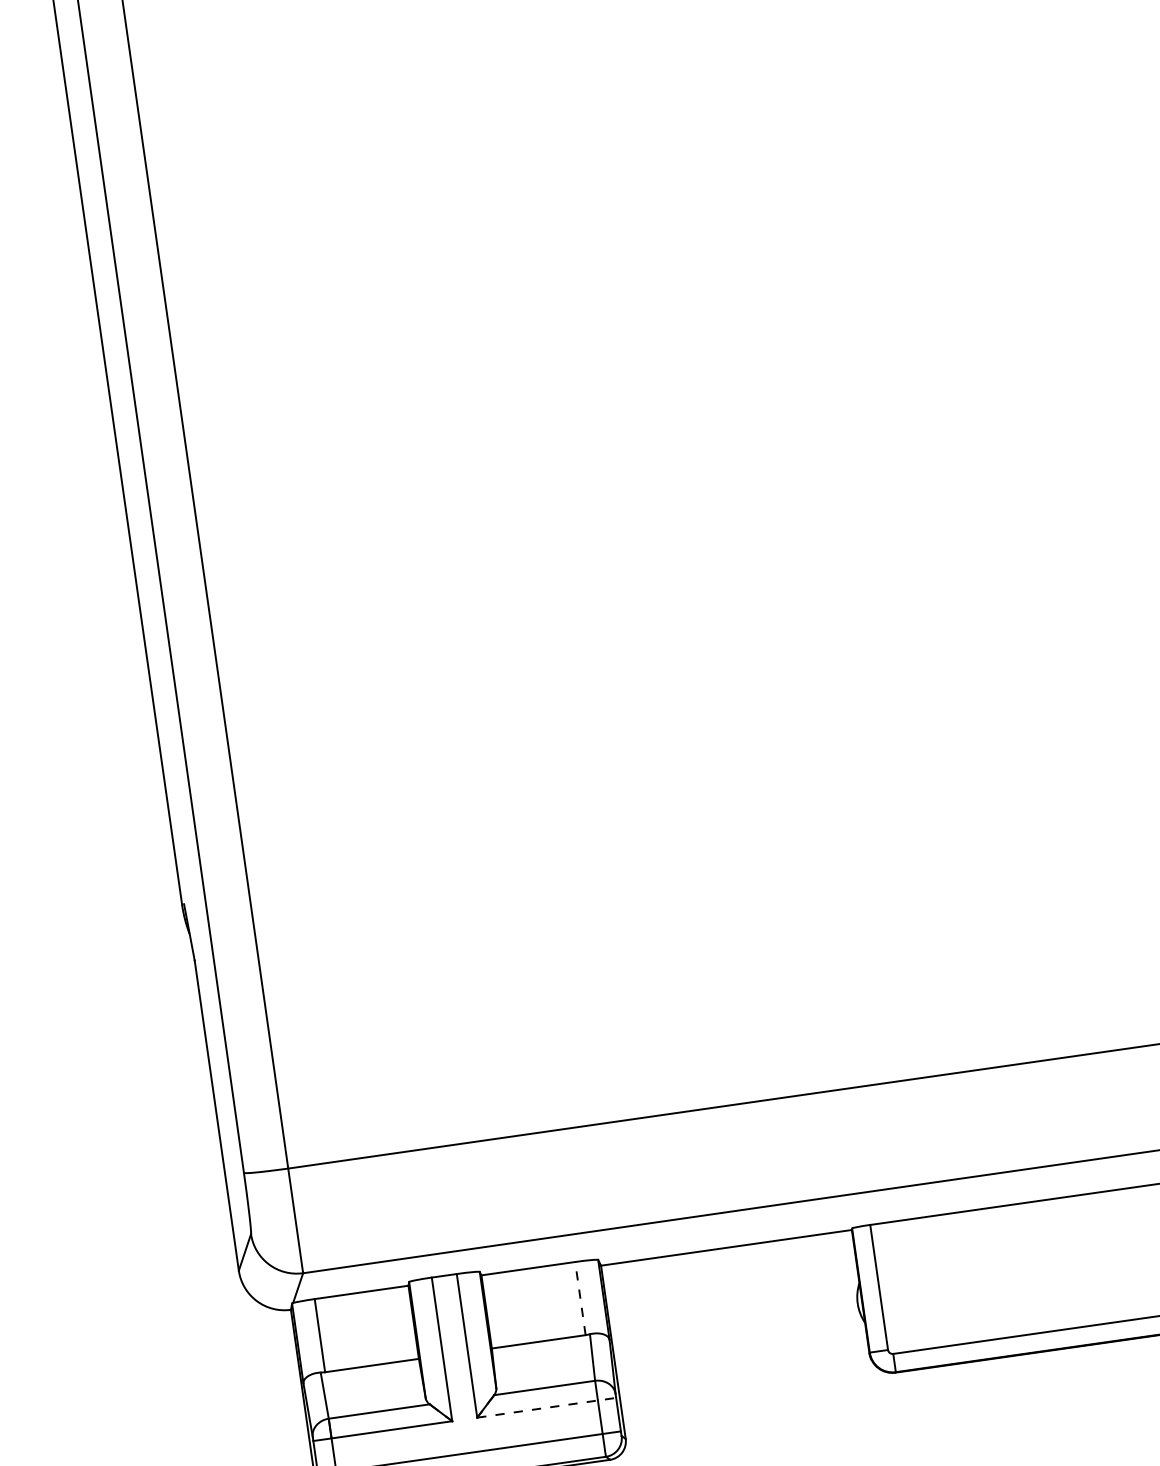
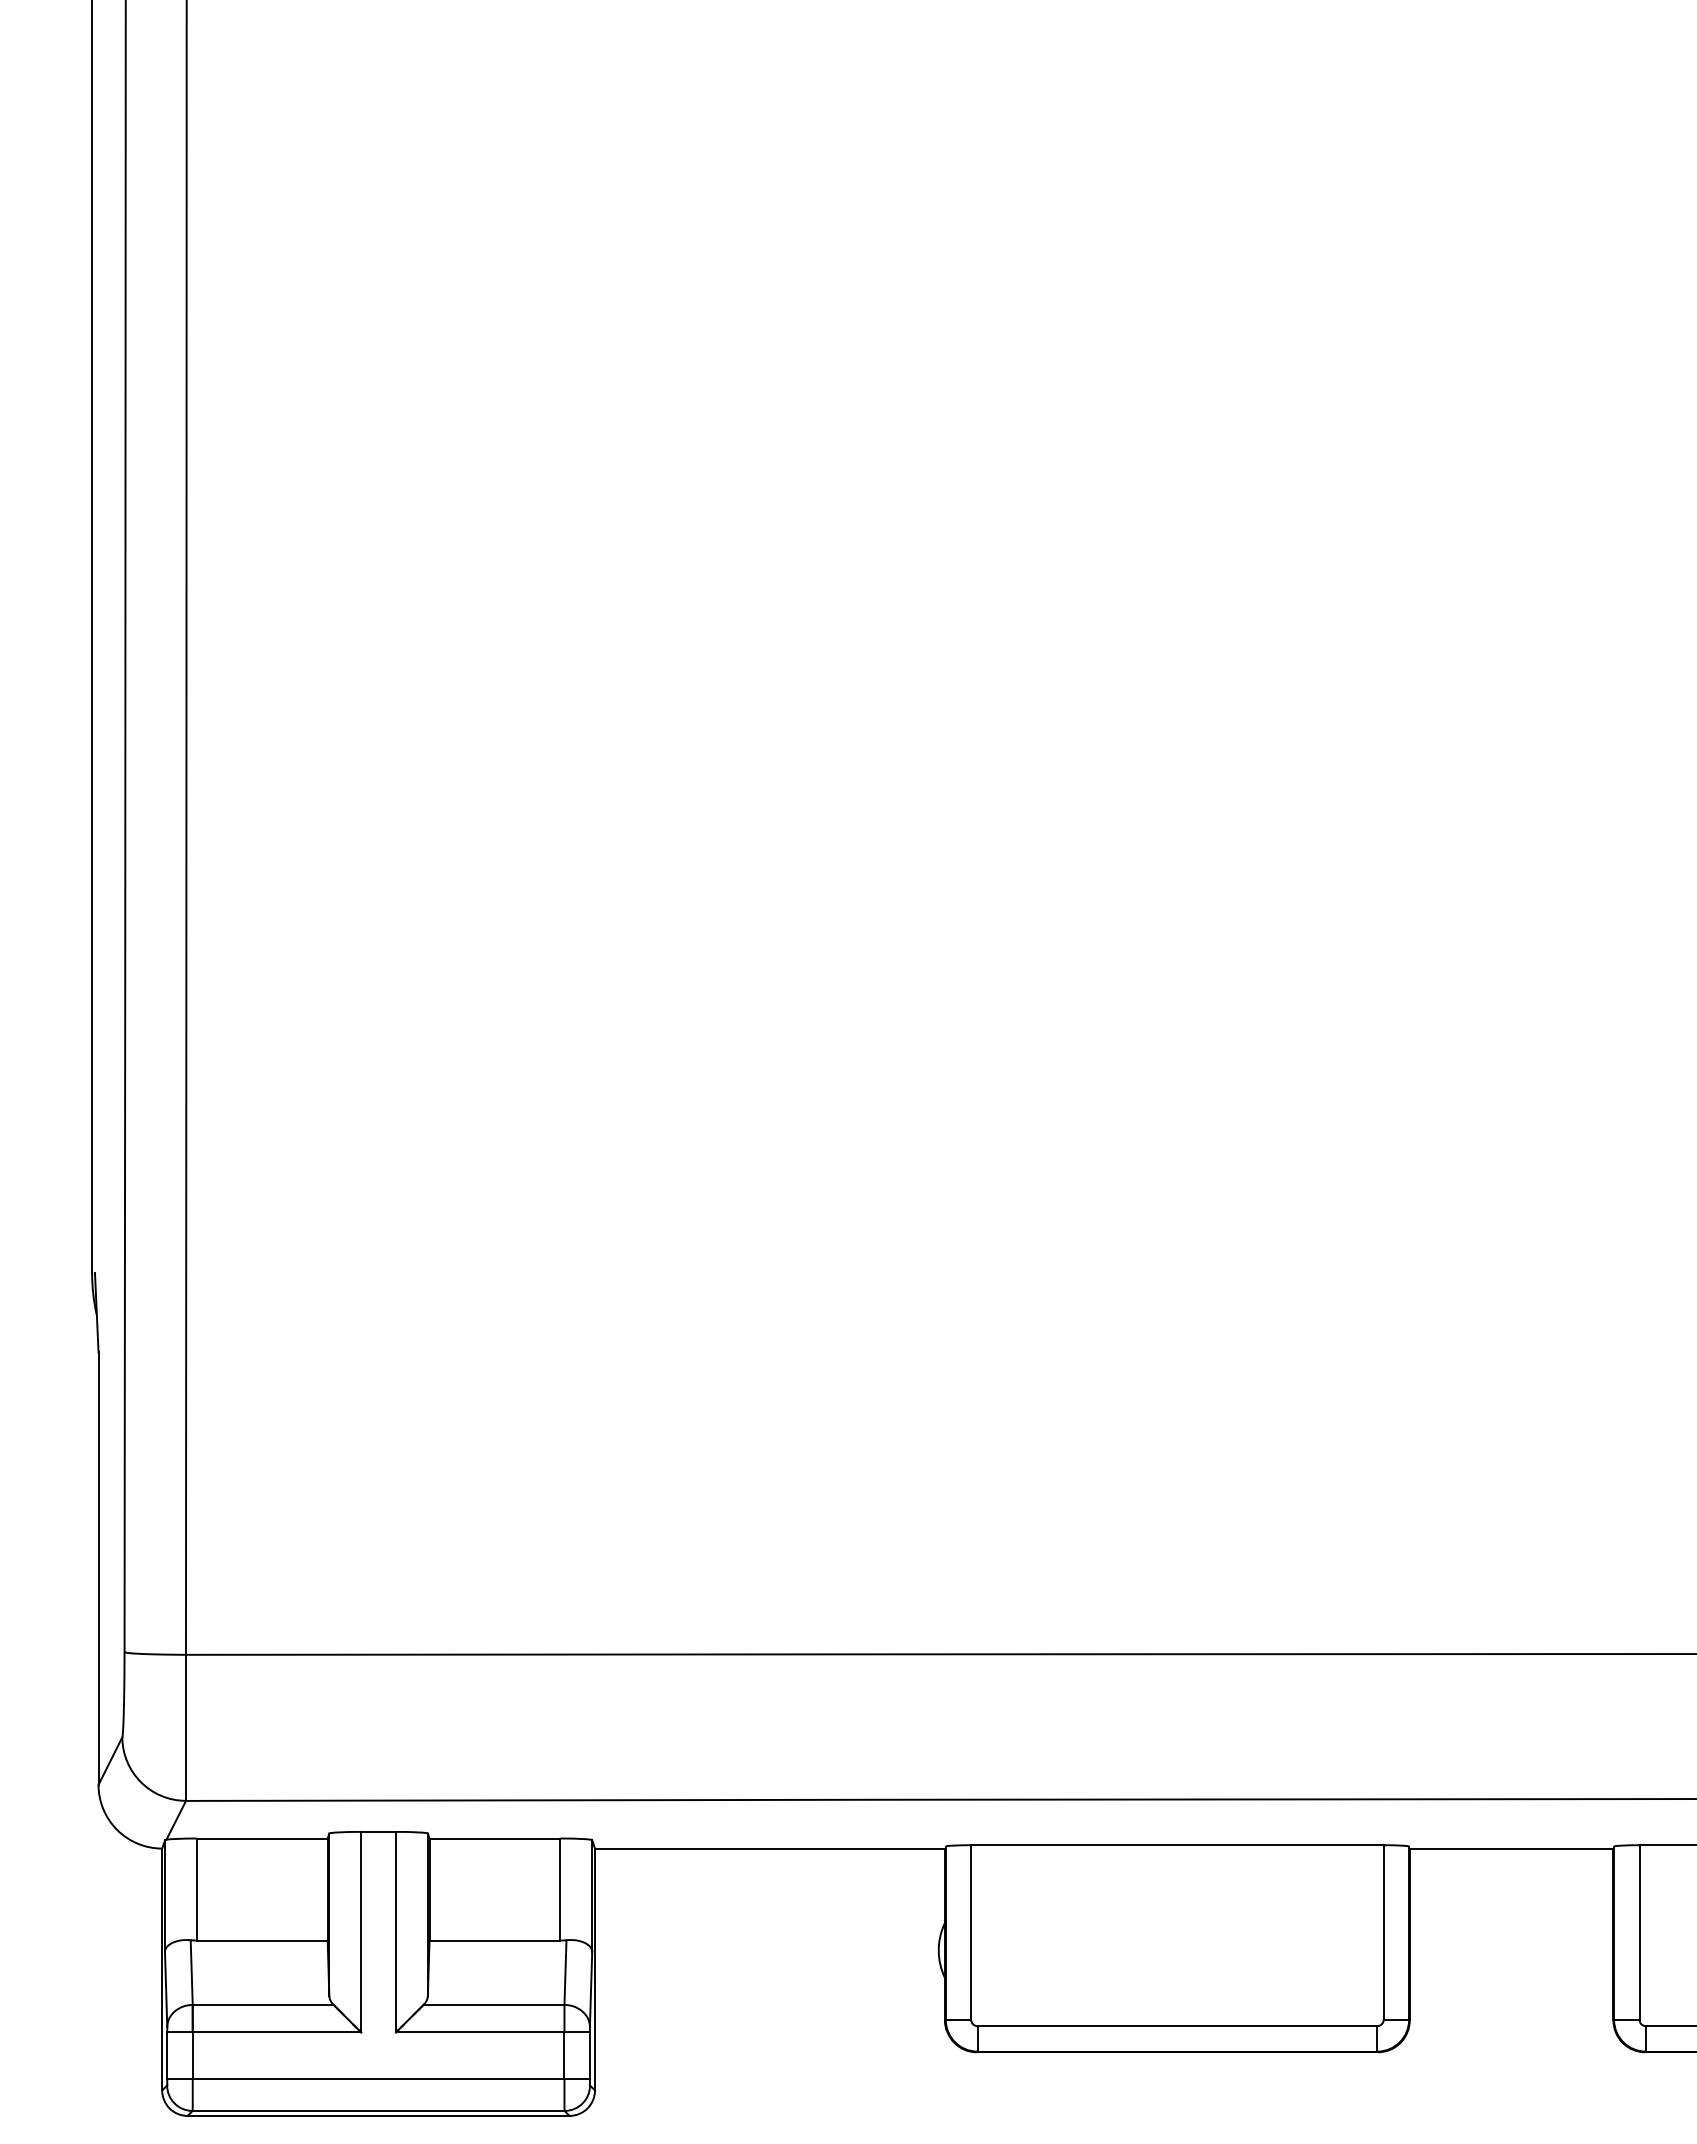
line: (580, 1298) -> (560, 1889), dashed -> solid
line: (546, 1407) -> (492, 2032), dashed -> solid

